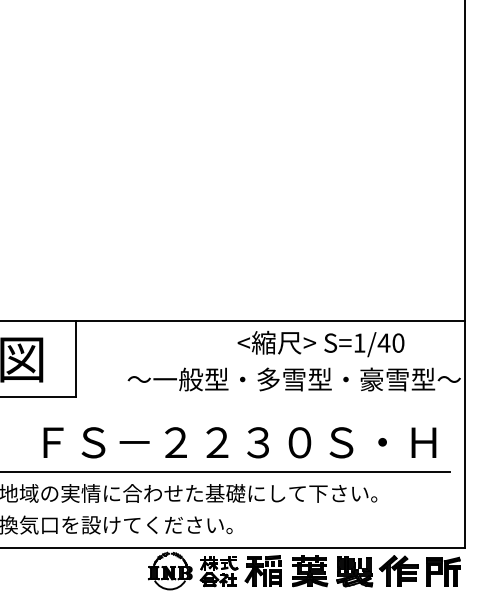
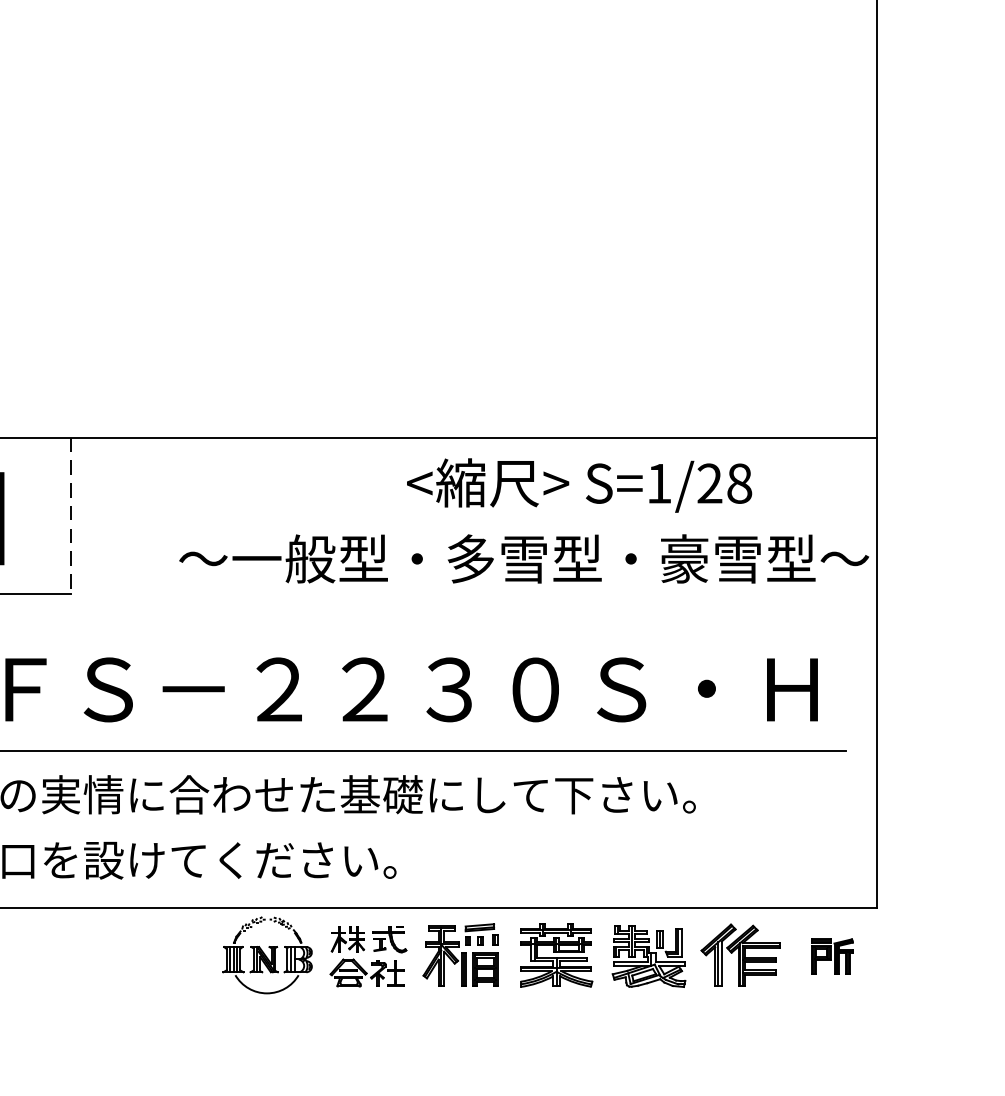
text: (390, 342) -> (723, 482), S=1/40 -> S=1/28
line: (75, 358) -> (71, 515), solid -> dashed
part: (443, 571) -> (832, 956), size x0.6

